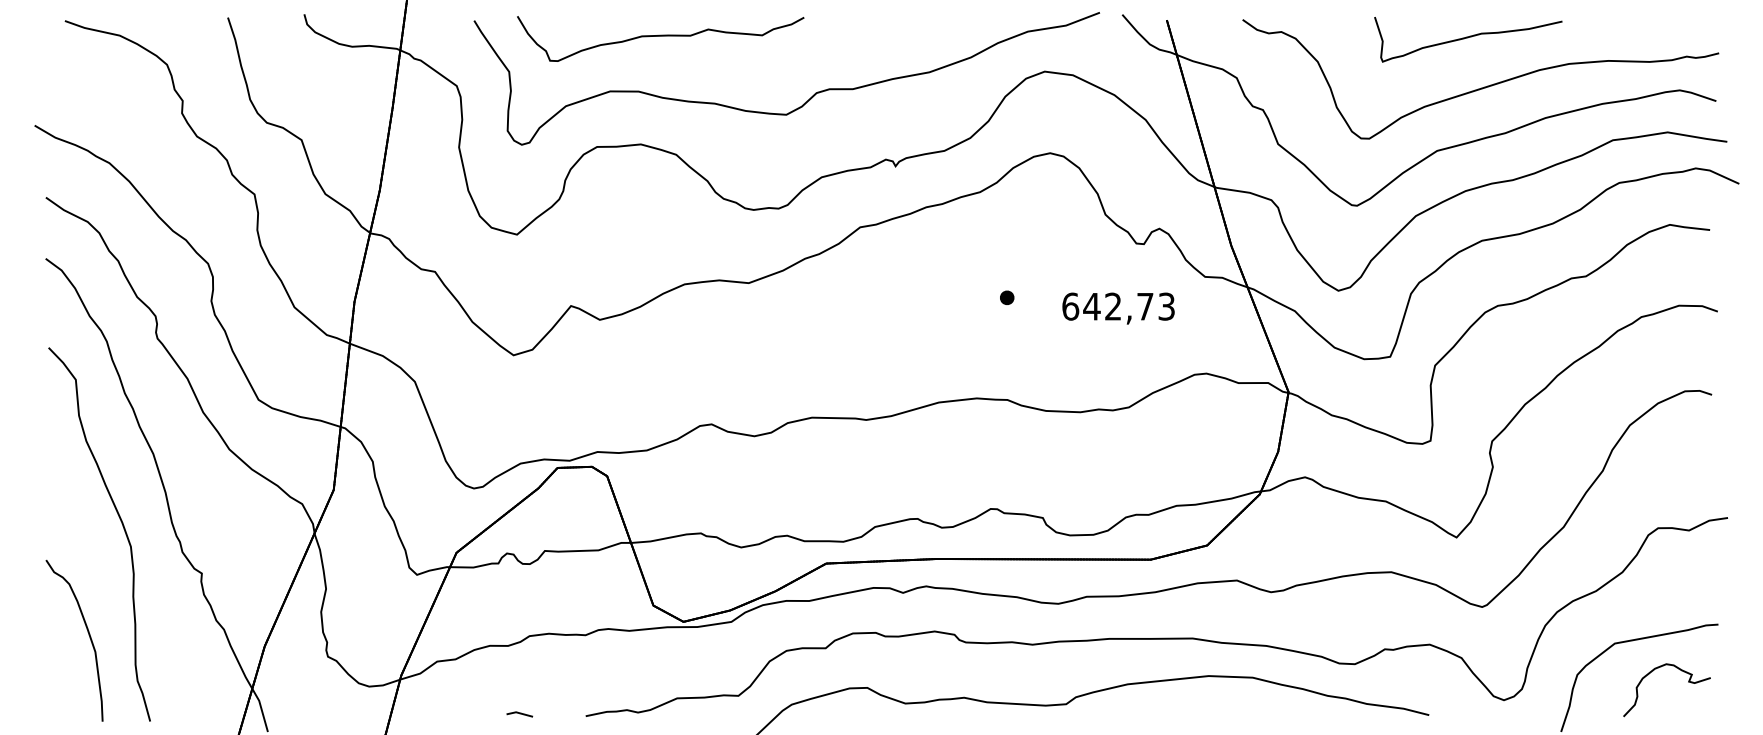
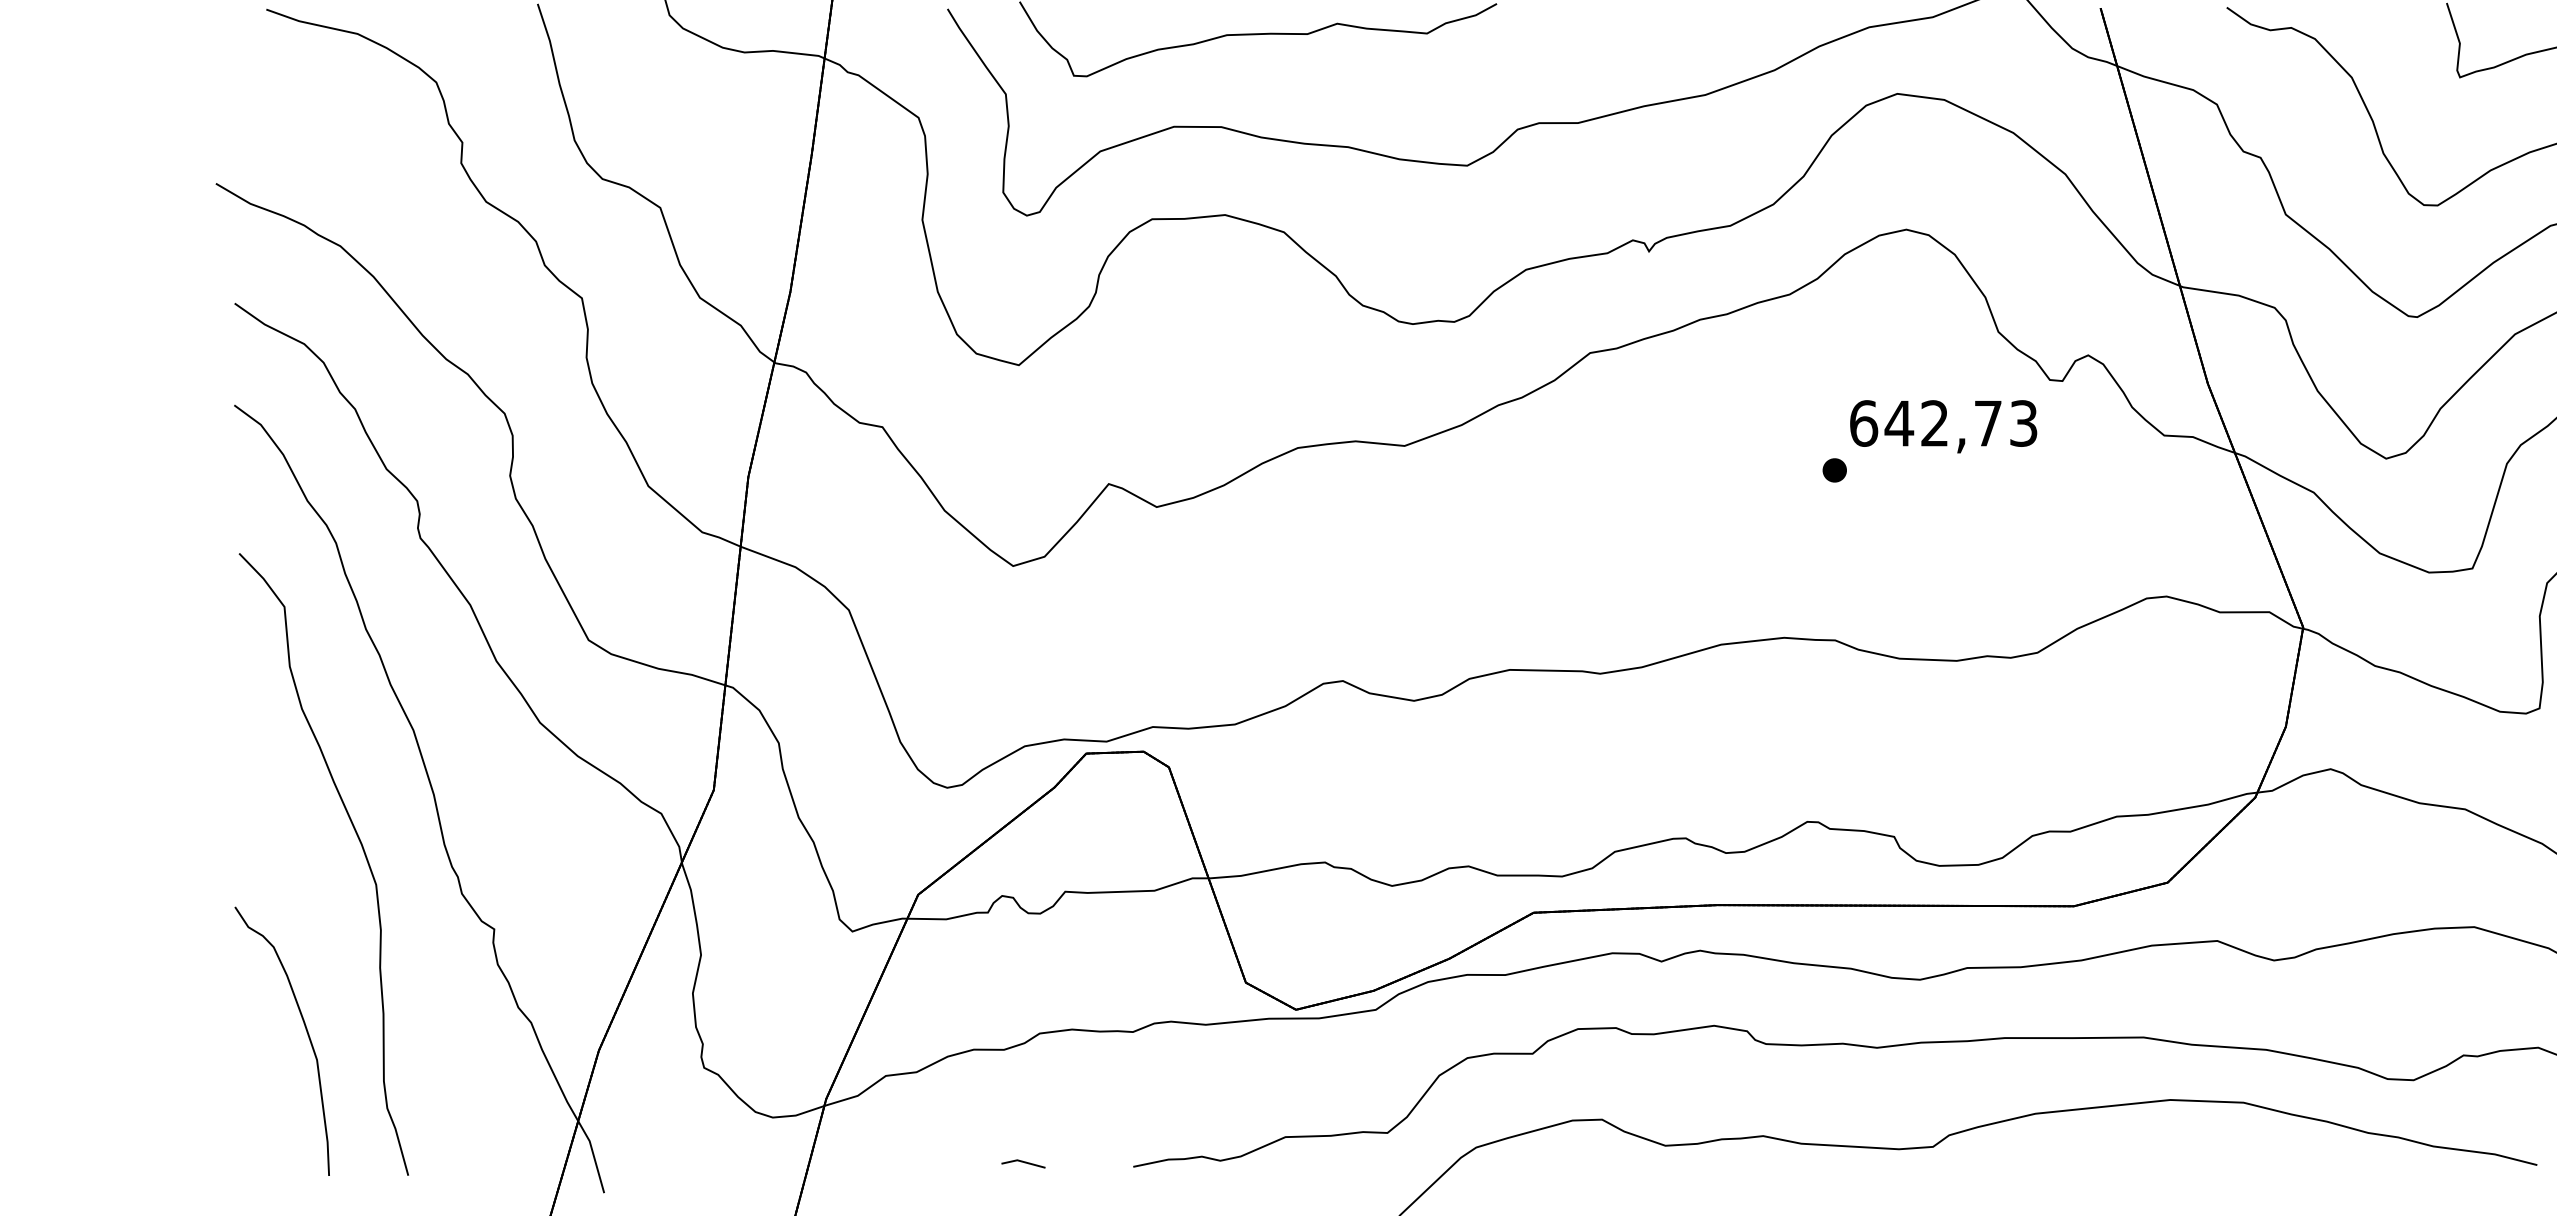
text: (1118, 308) -> (1943, 426), moved

